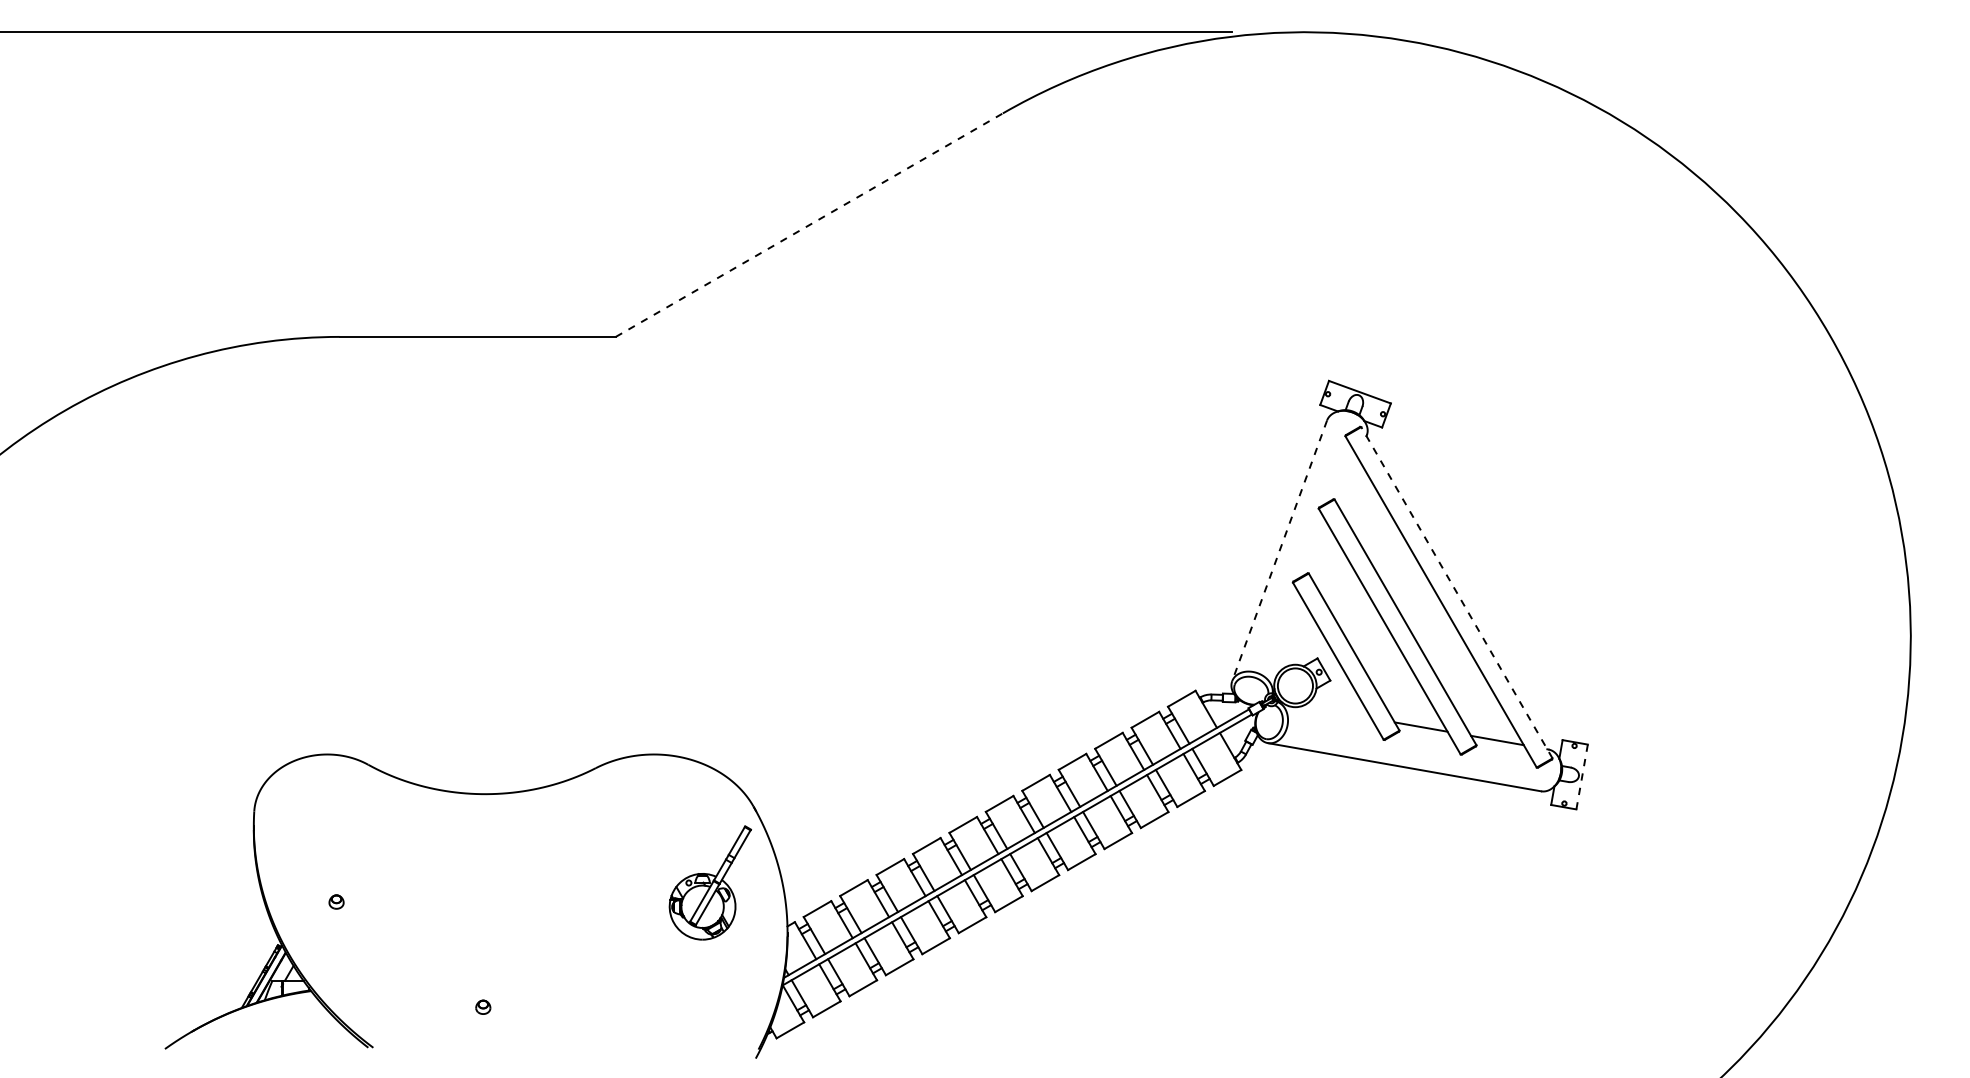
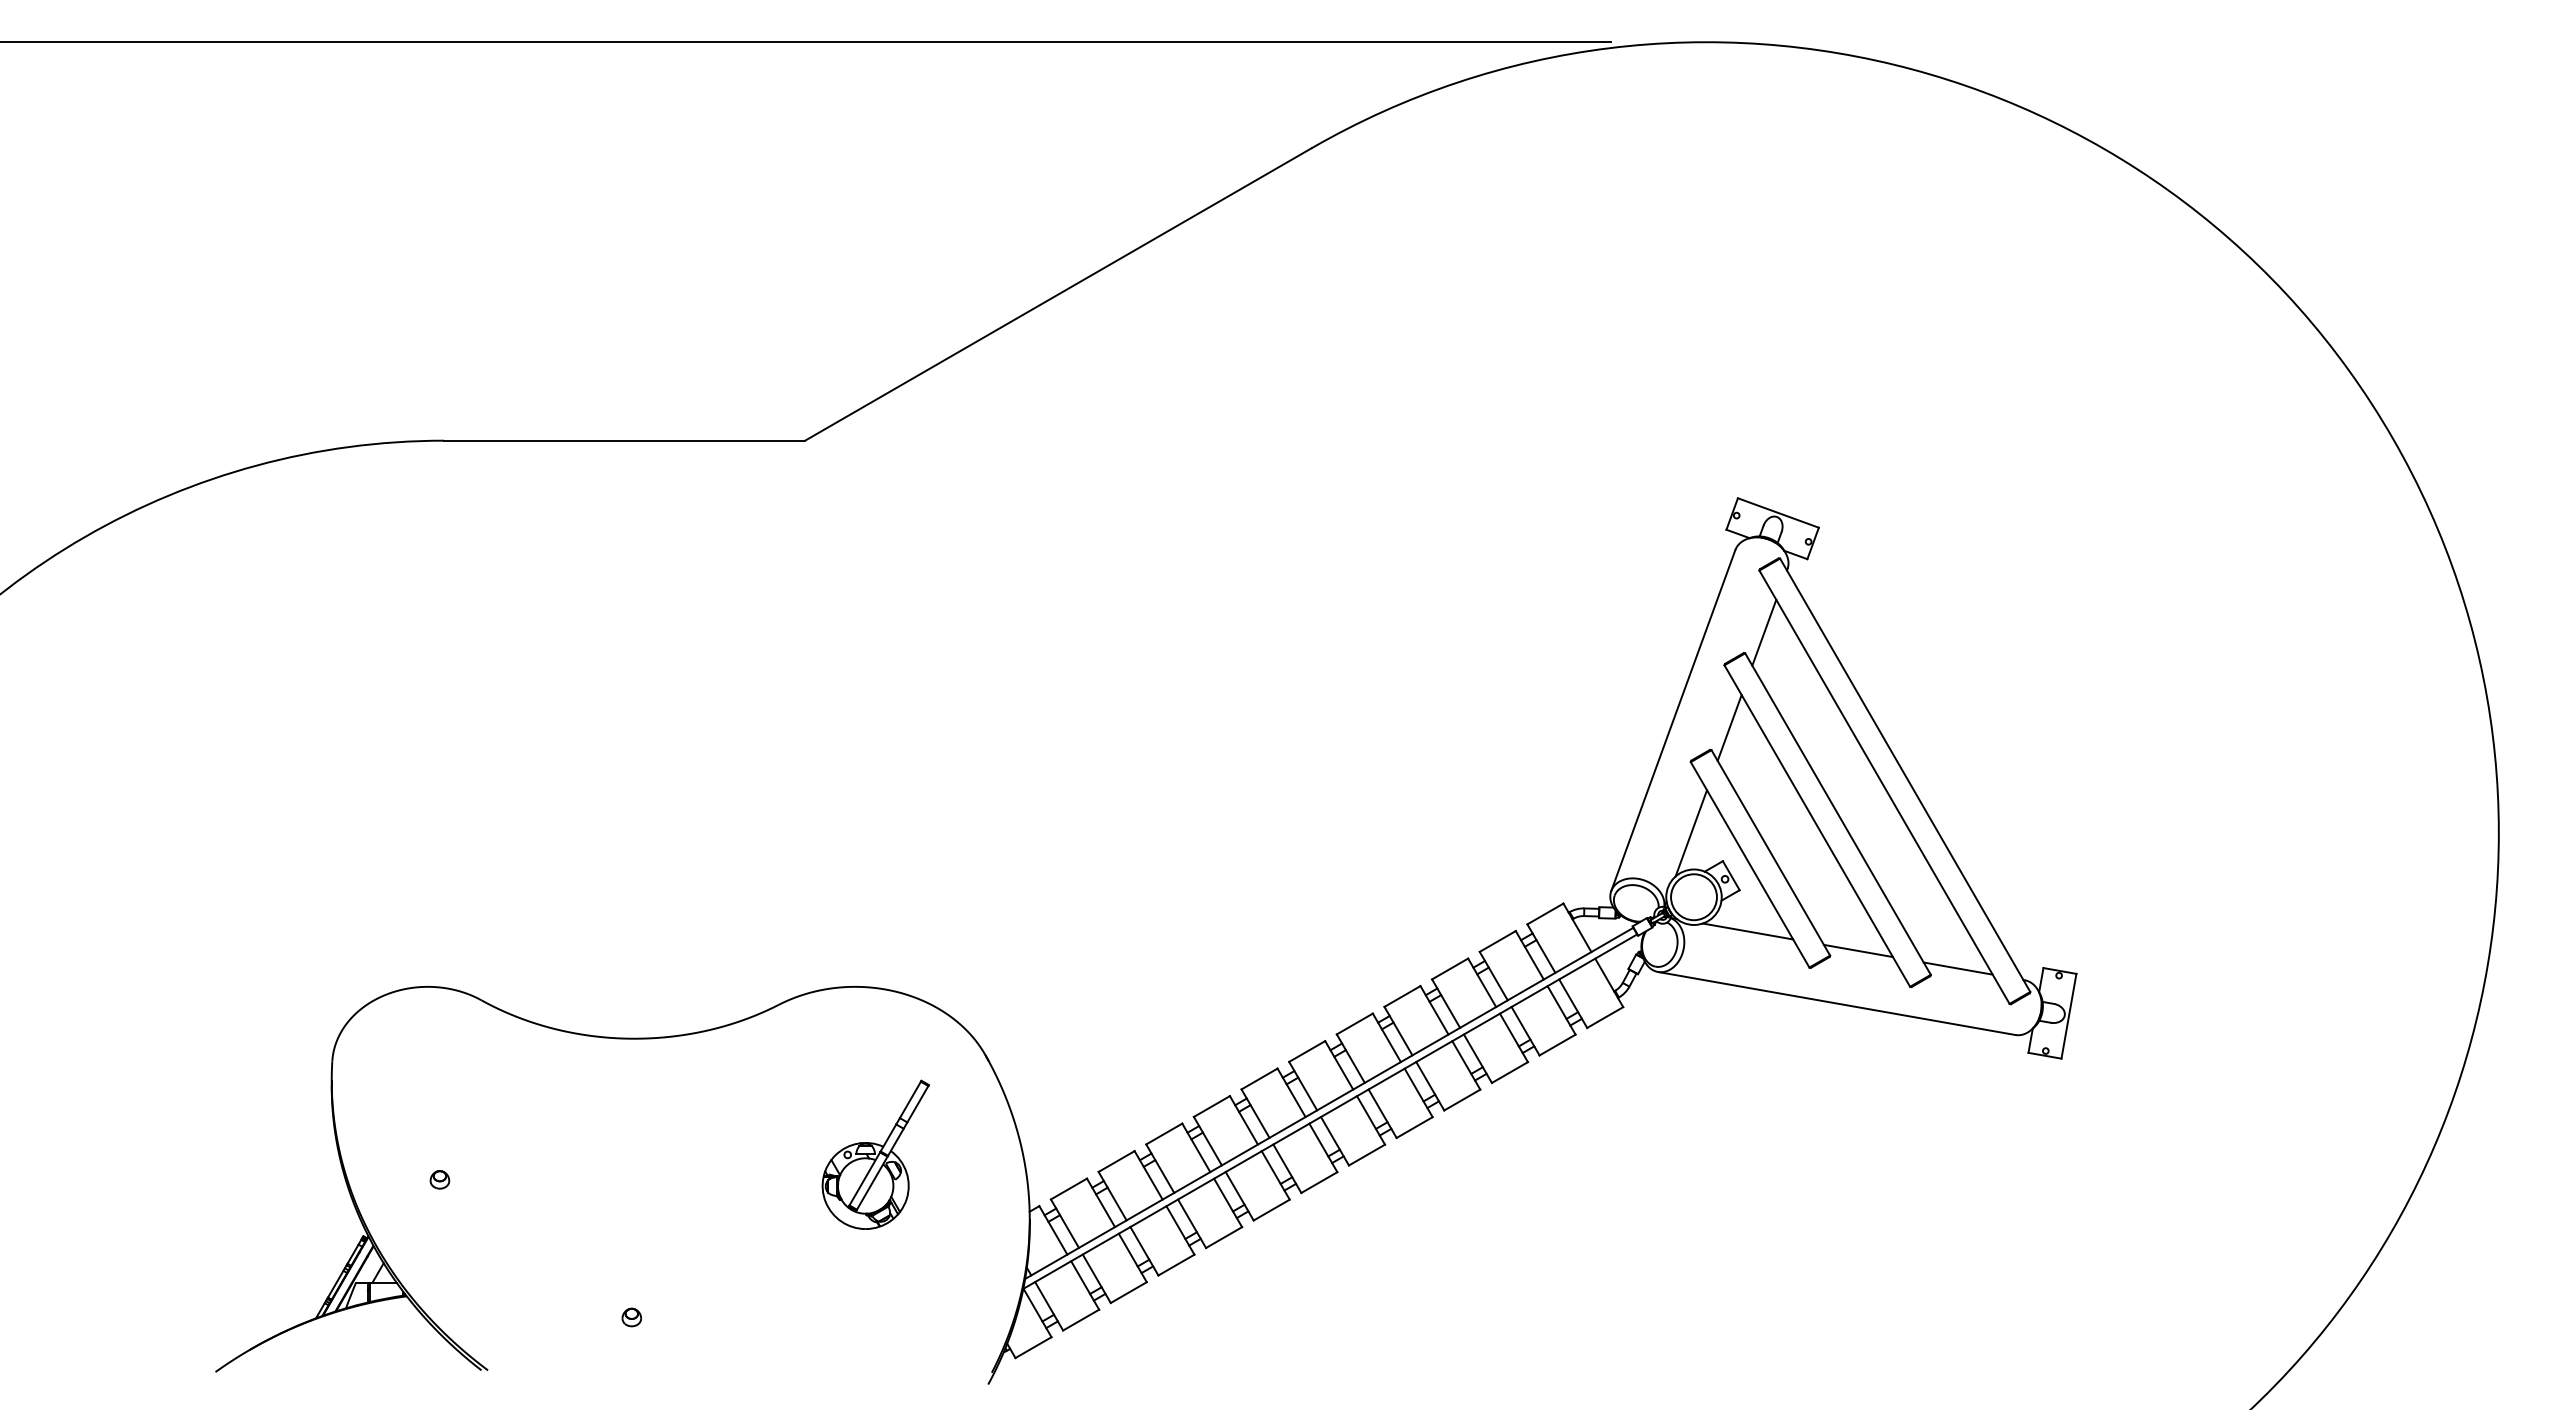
line: (809, 225) -> (1058, 294), dashed -> solid
line: (1349, 483) -> (1764, 632), added
line: (1279, 550) -> (1673, 720), dashed -> solid
line: (1322, 556) -> (1729, 727), added
line: (1456, 592) -> (1904, 774), dashed -> solid
line: (1293, 637) -> (1691, 833), added
line: (1336, 712) -> (1747, 931), added
line: (1582, 776) -> (2069, 1015), dashed -> solid
part: (710, 882) -> (875, 1154), moved

